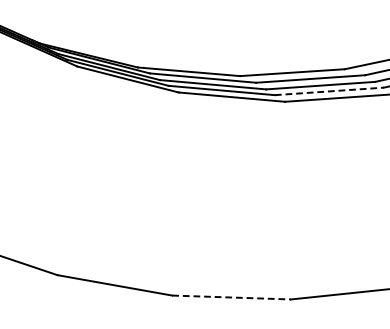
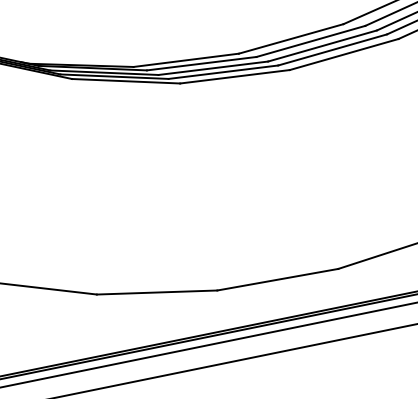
line: (329, 90) -> (332, 49), dashed -> solid
line: (232, 297) -> (278, 279), dashed -> solid

